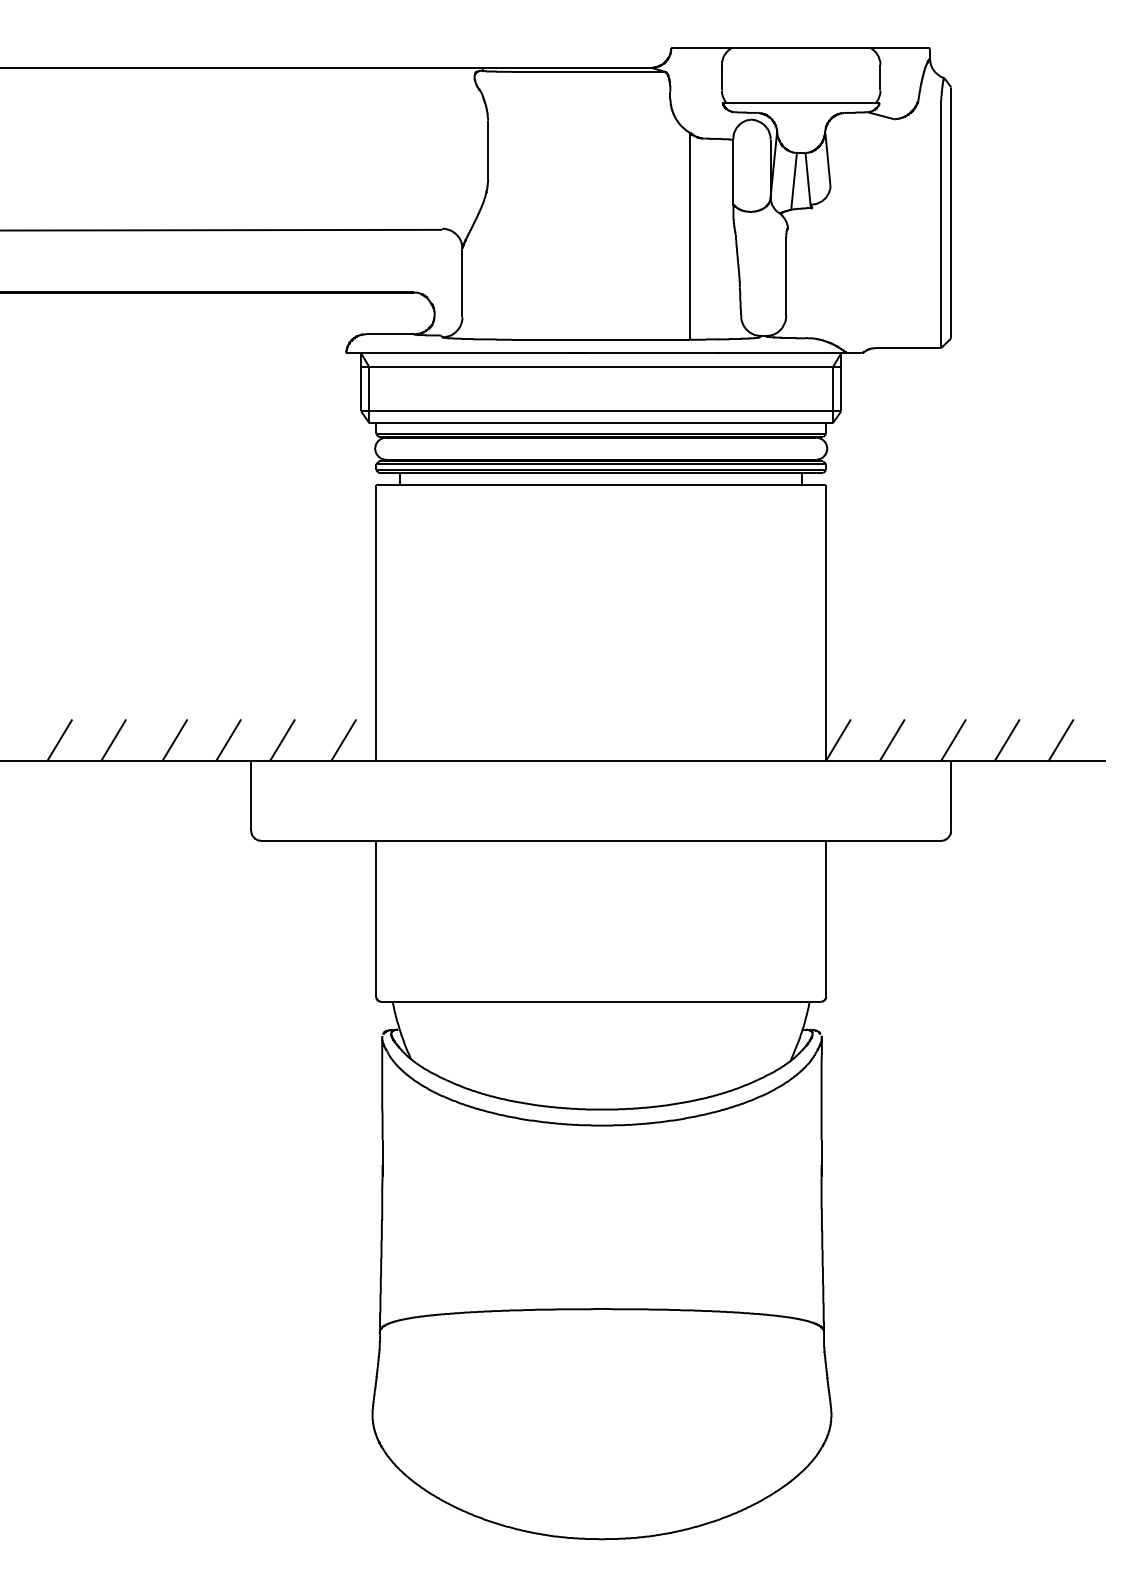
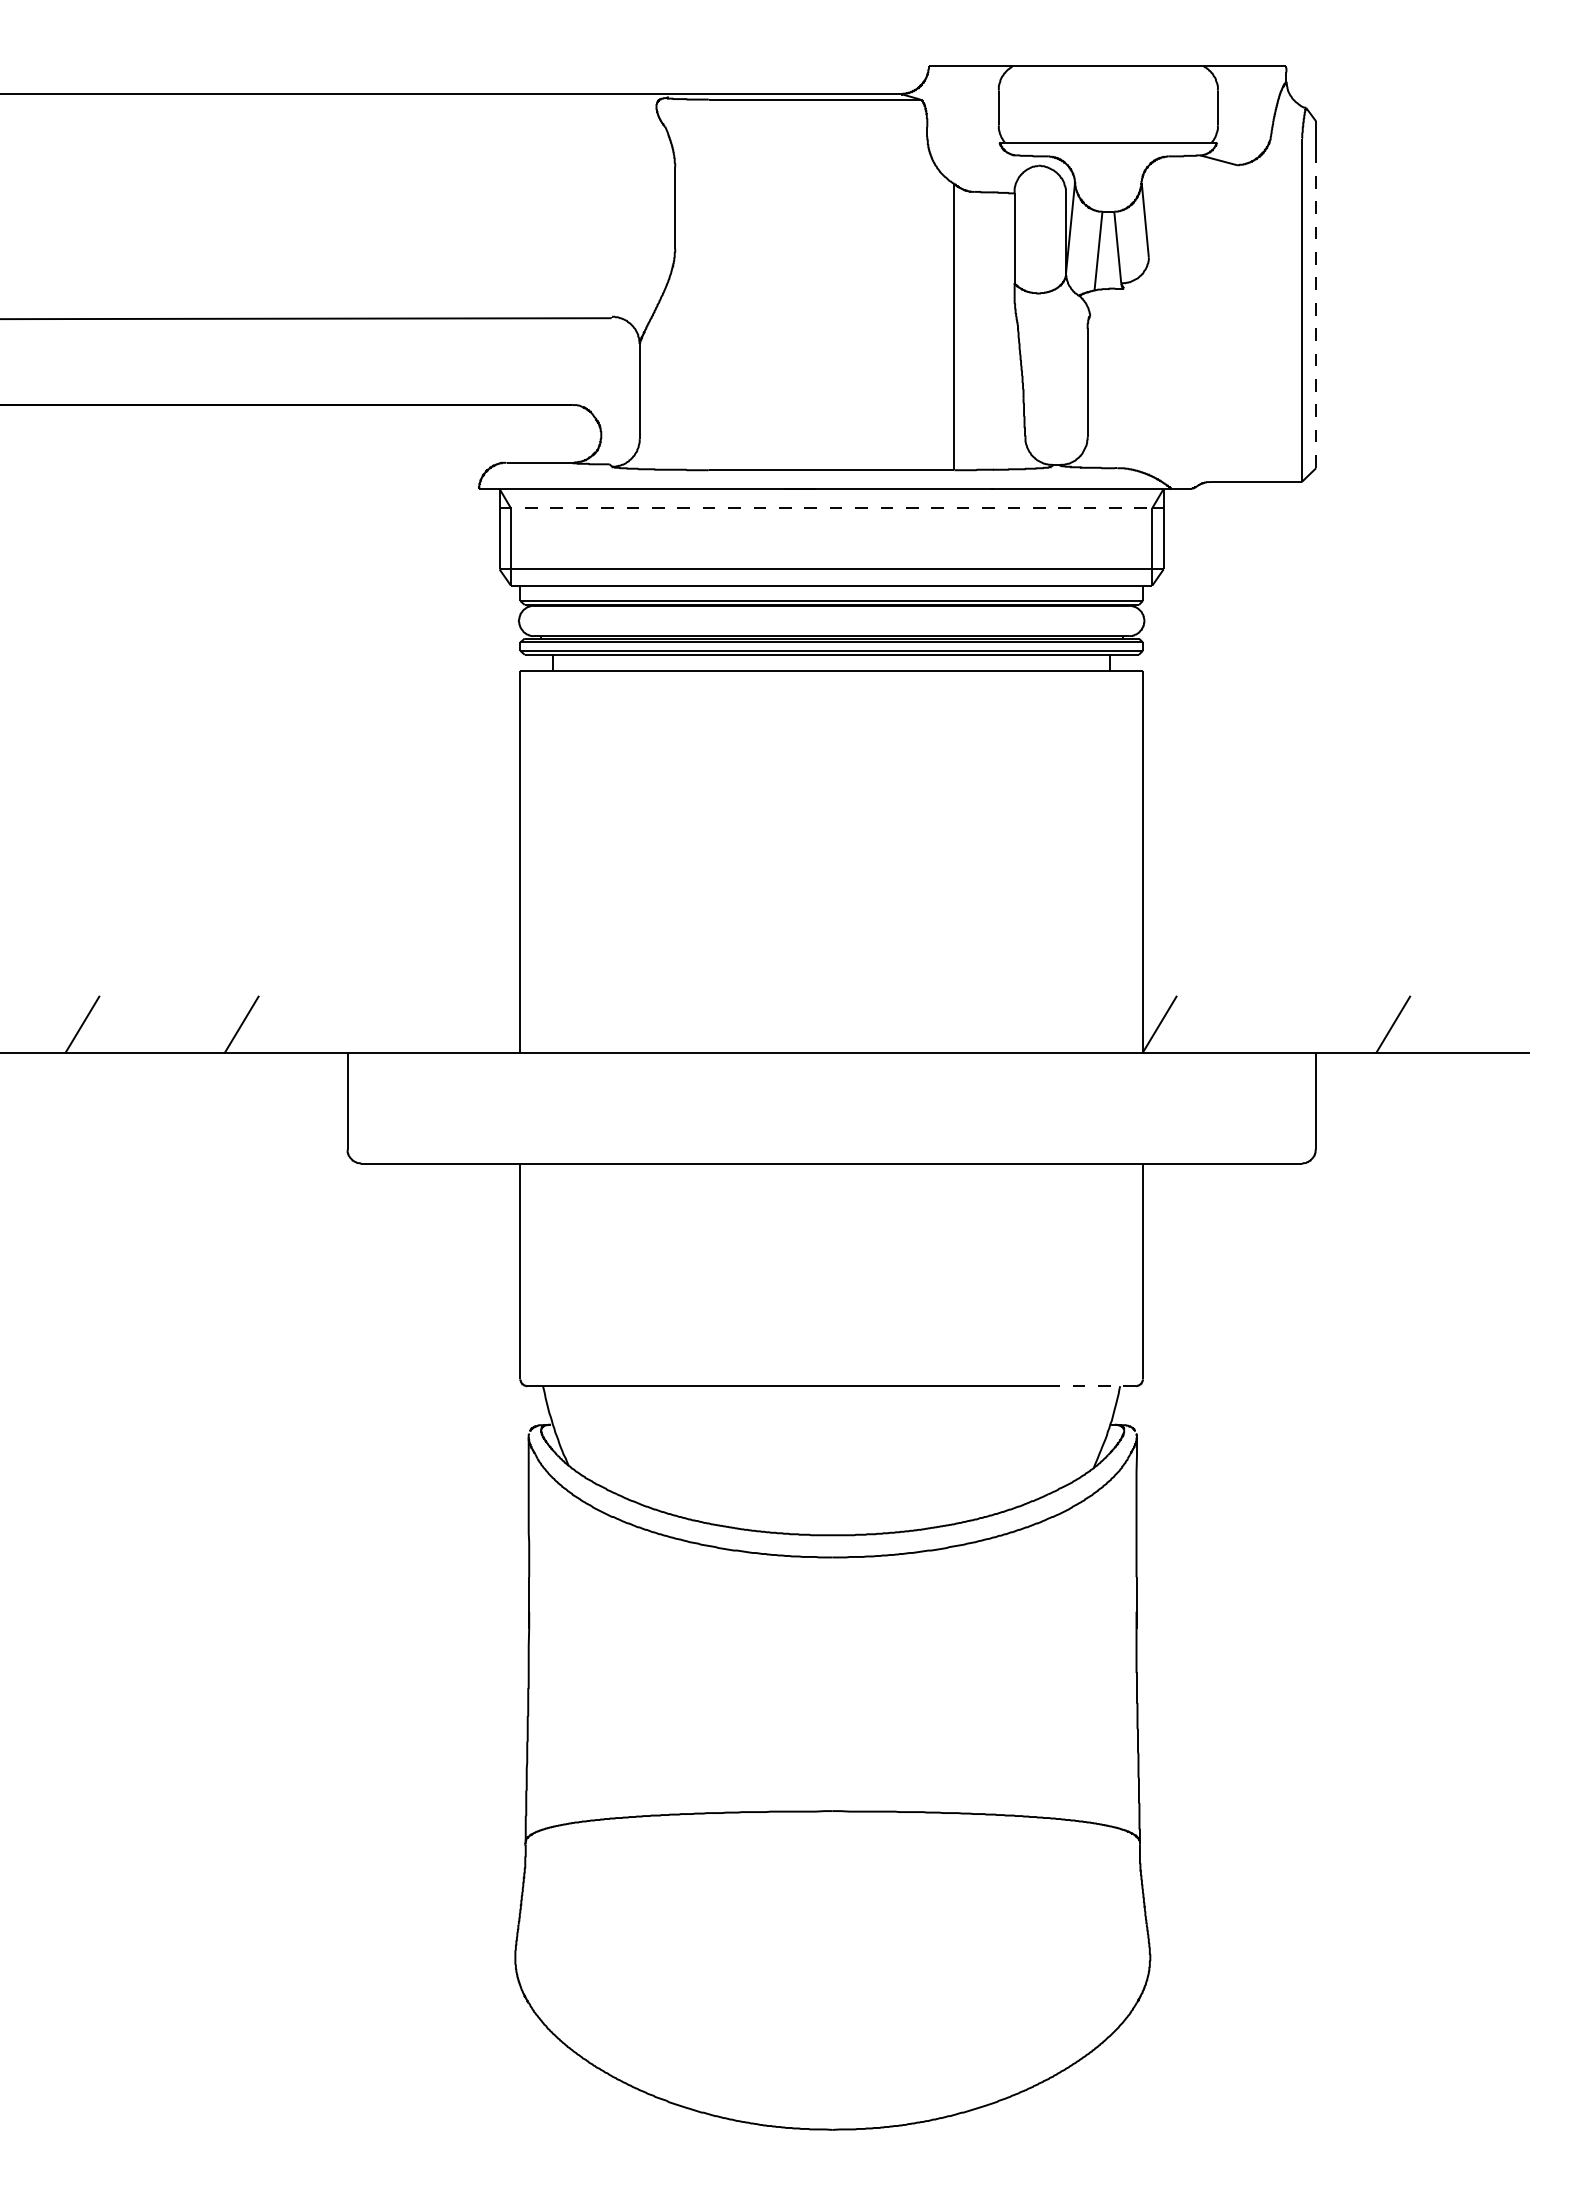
line: (951, 223) -> (1316, 309), solid -> dashed
line: (597, 367) -> (826, 508), solid -> dashed
line: (113, 740) -> (156, 1024), removed
line: (228, 740) -> (316, 1024), removed
line: (282, 740) -> (390, 1024), removed
line: (343, 740) -> (475, 1024), removed
line: (892, 740) -> (1234, 1024), removed
line: (953, 740) -> (1319, 1024), removed
line: (1060, 740) -> (1467, 1024), removed
line: (791, 1001) -> (1094, 1385), solid -> dashed

